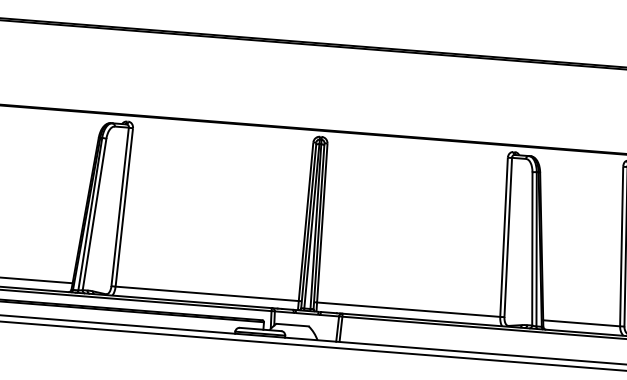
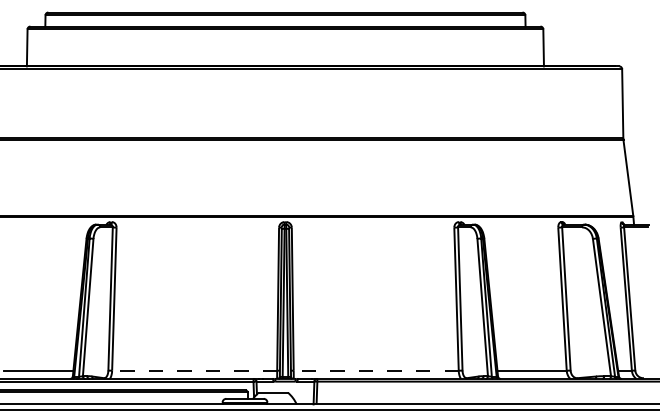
line: (207, 293) -> (194, 370), solid -> dashed
line: (409, 309) -> (376, 370), solid -> dashed

